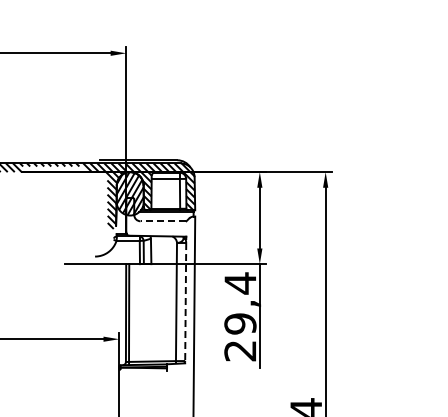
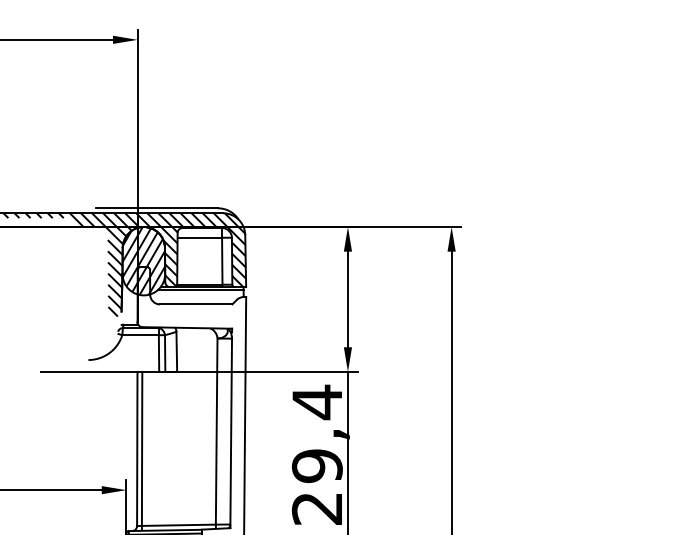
line: (163, 221) -> (196, 304), dashed -> solid
line: (185, 303) -> (230, 433), dashed -> solid

